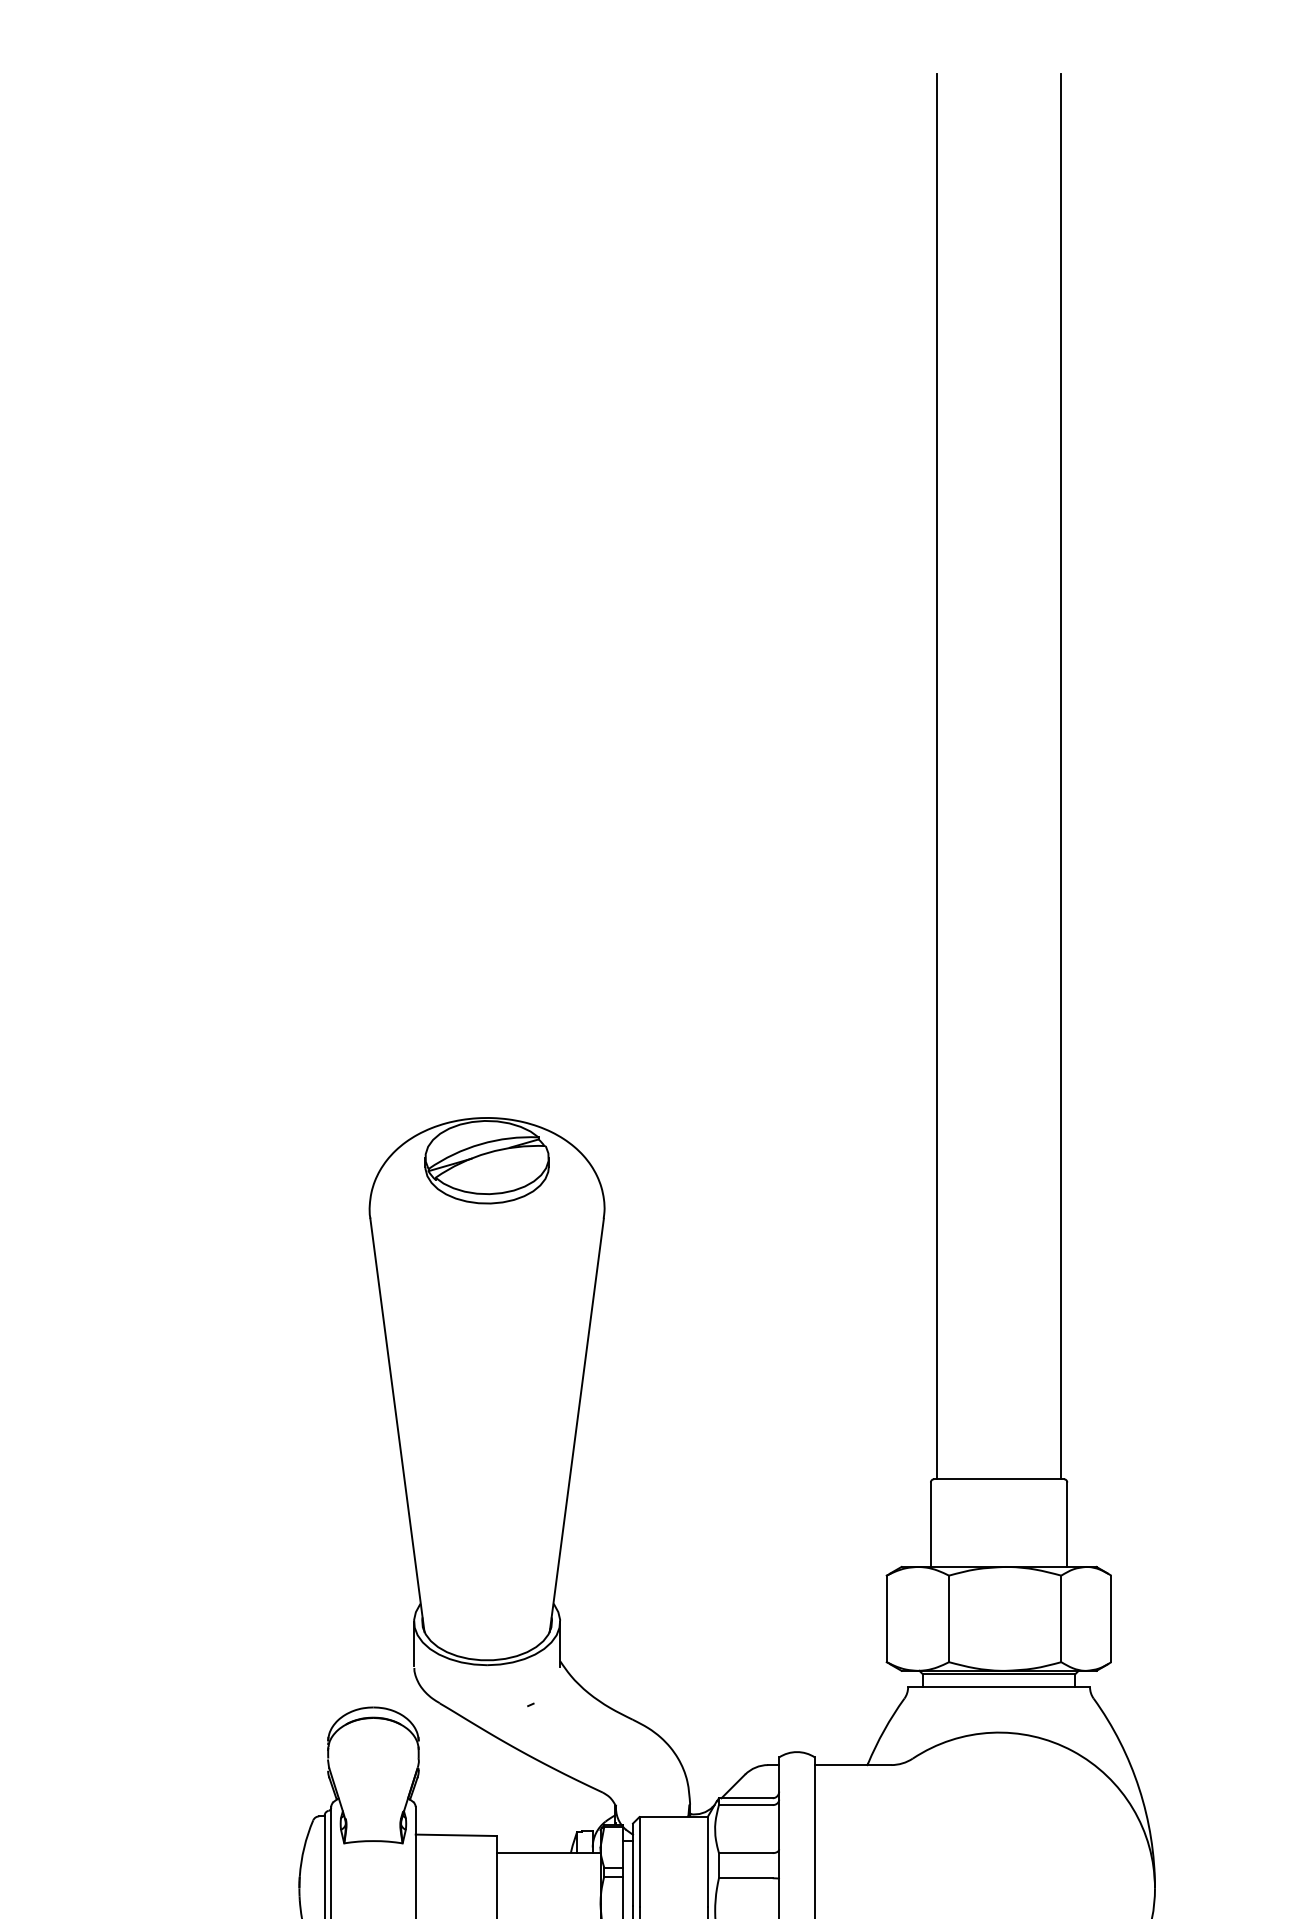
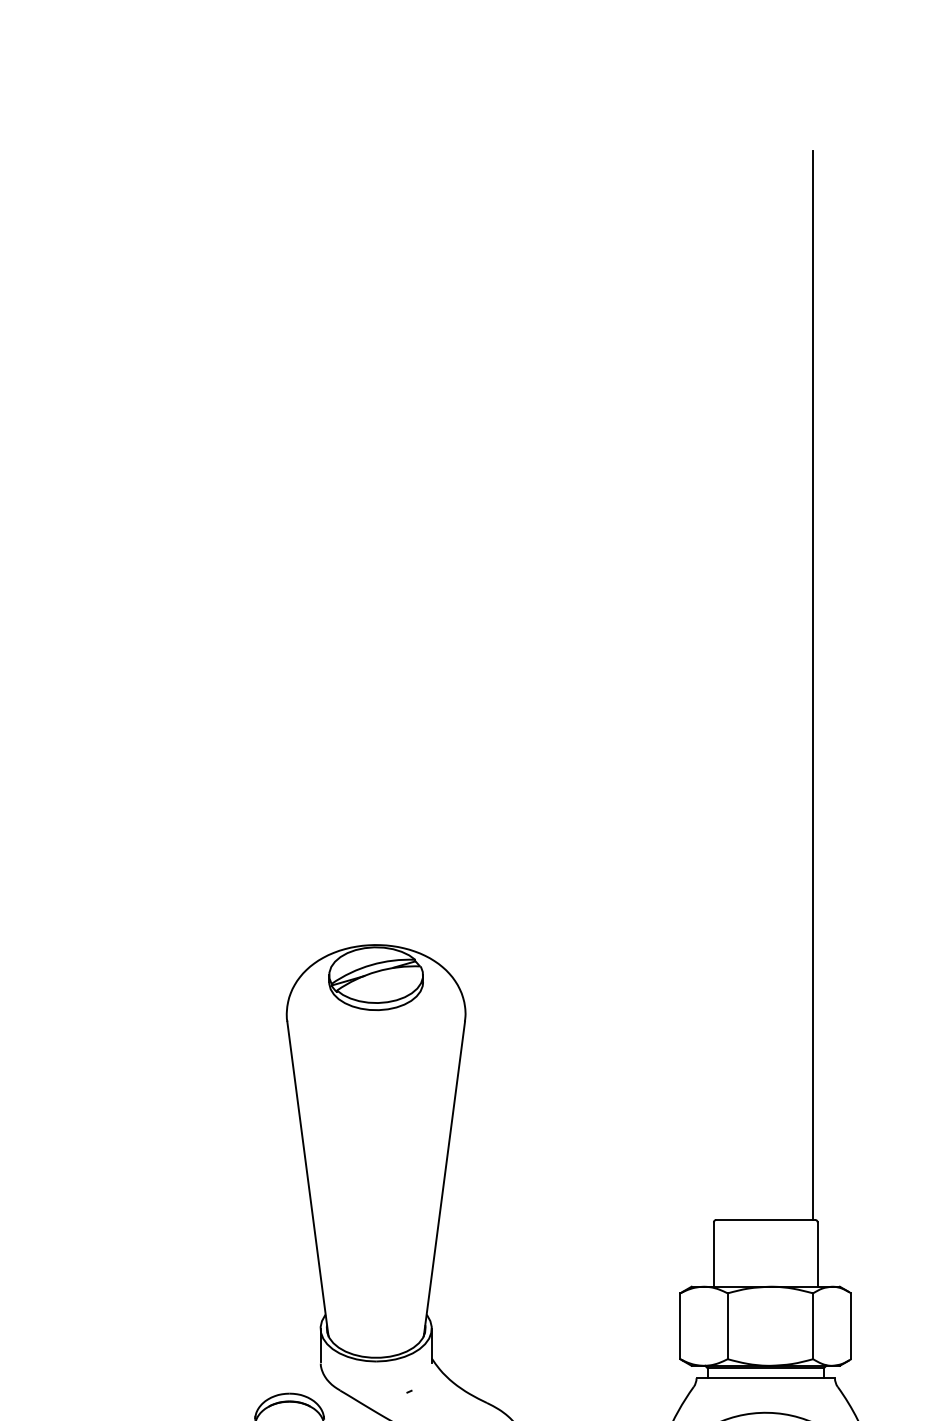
line: (937, 776) -> (718, 685), removed

